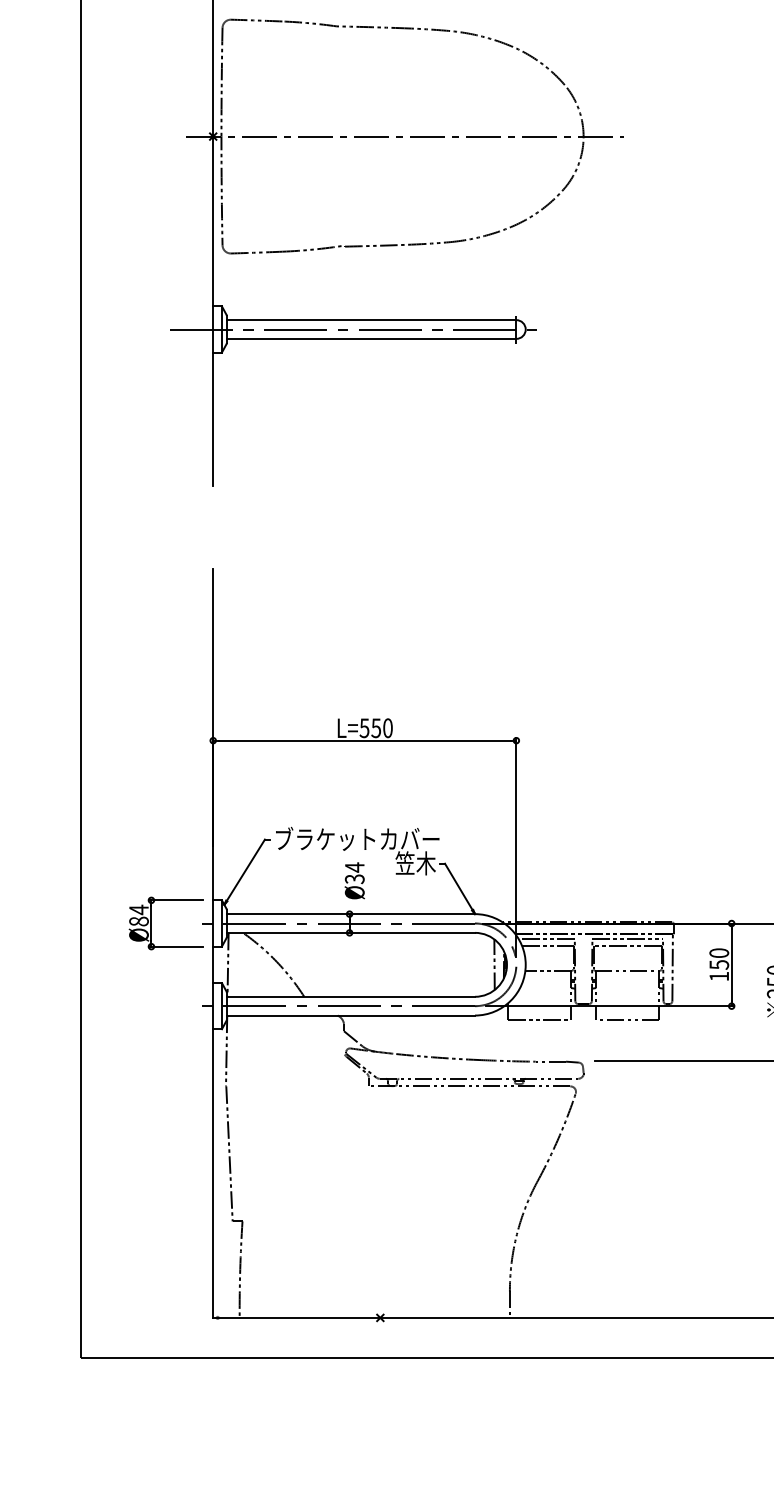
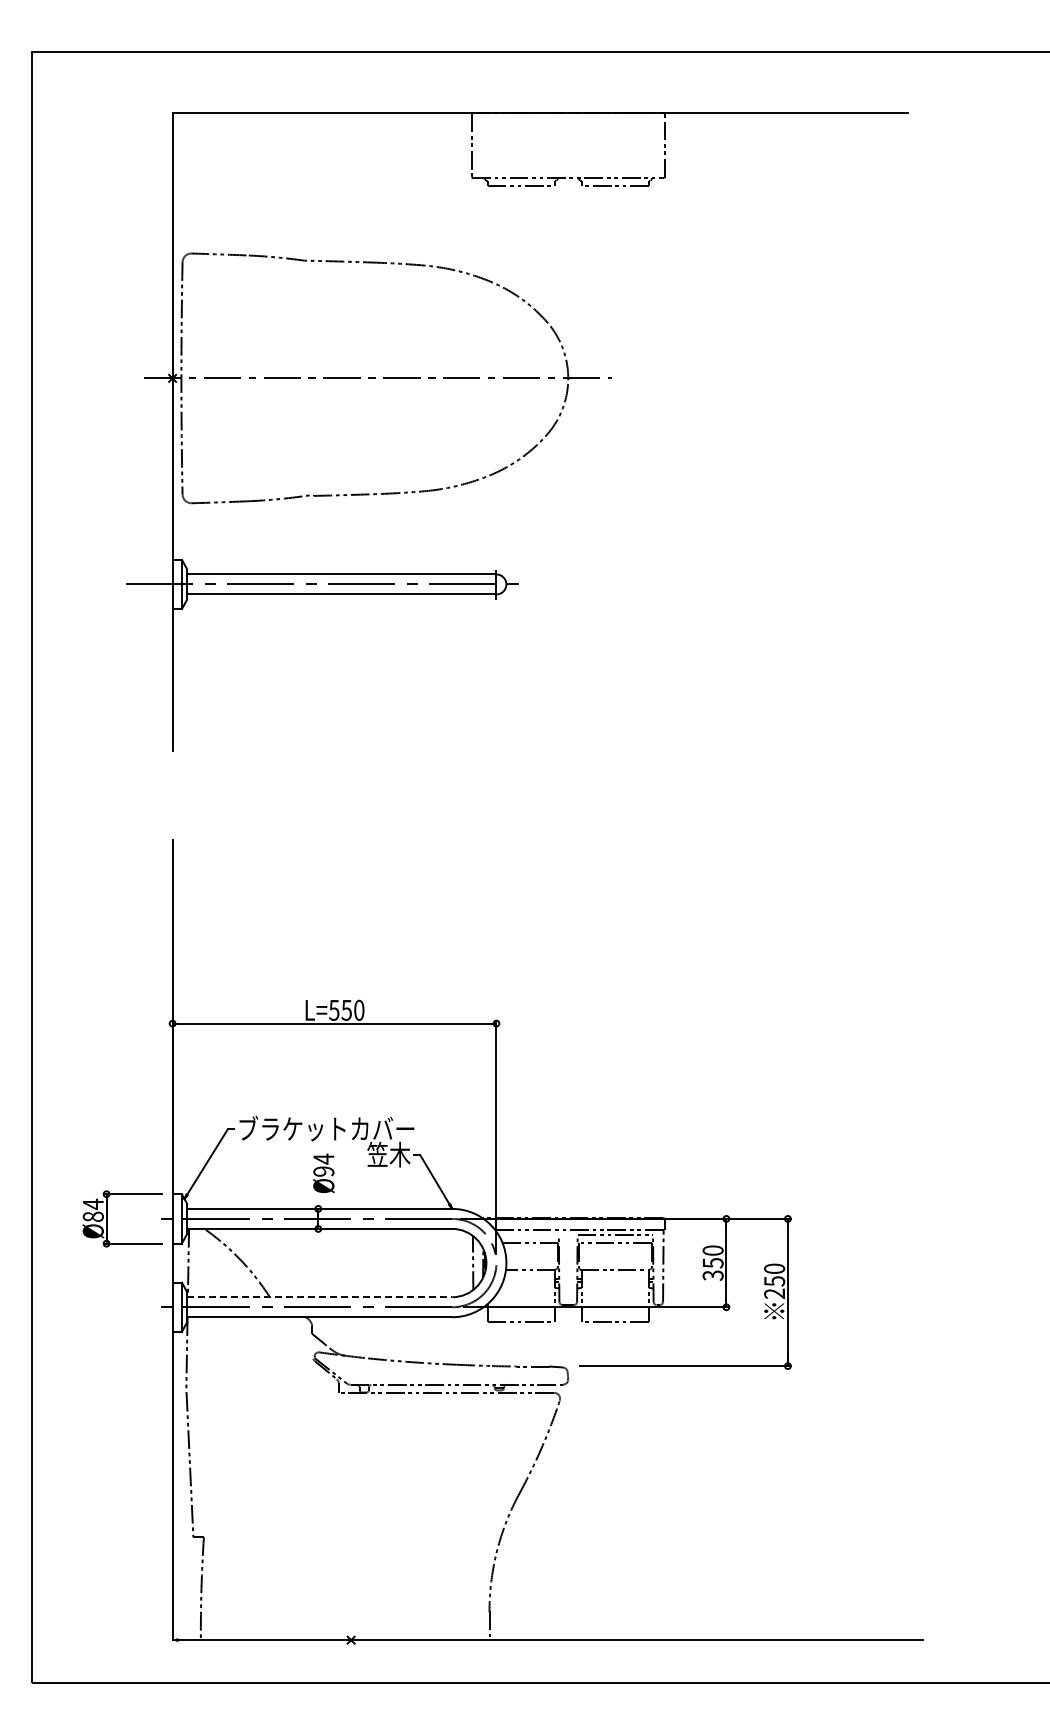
text: (354, 879) -> (323, 1171), Ø34 -> Ø94
line: (546, 939) -> (528, 1235), removed
text: (718, 976) -> (712, 1275), 150 -> 350
line: (350, 997) -> (319, 1297), solid -> dashed

